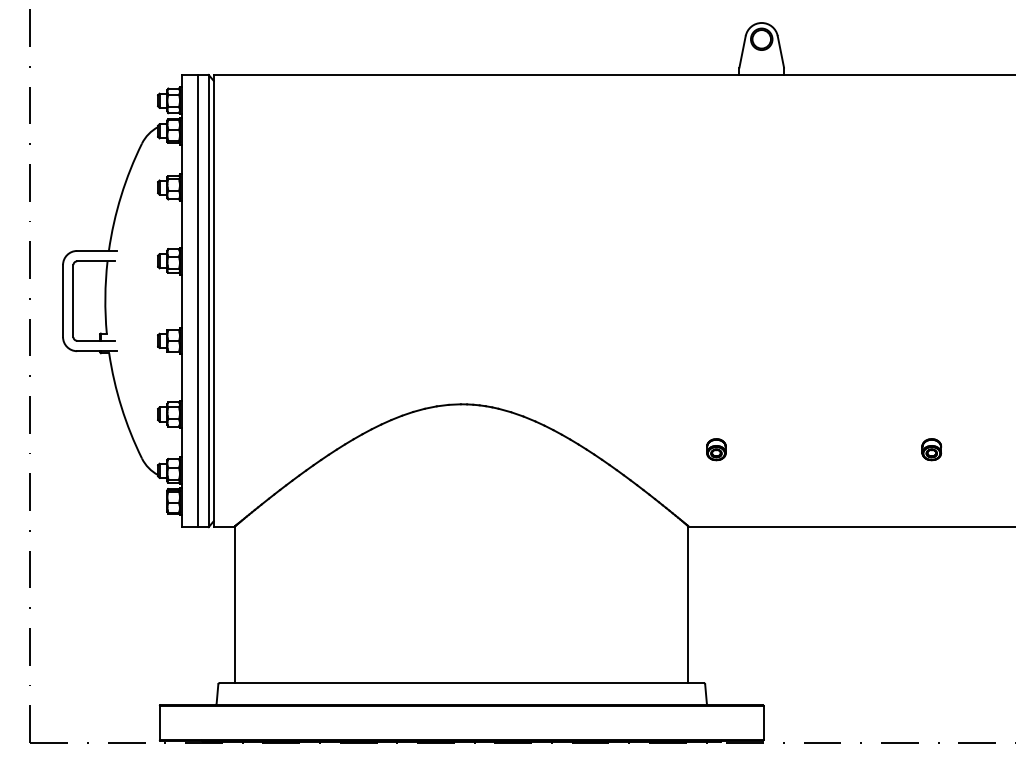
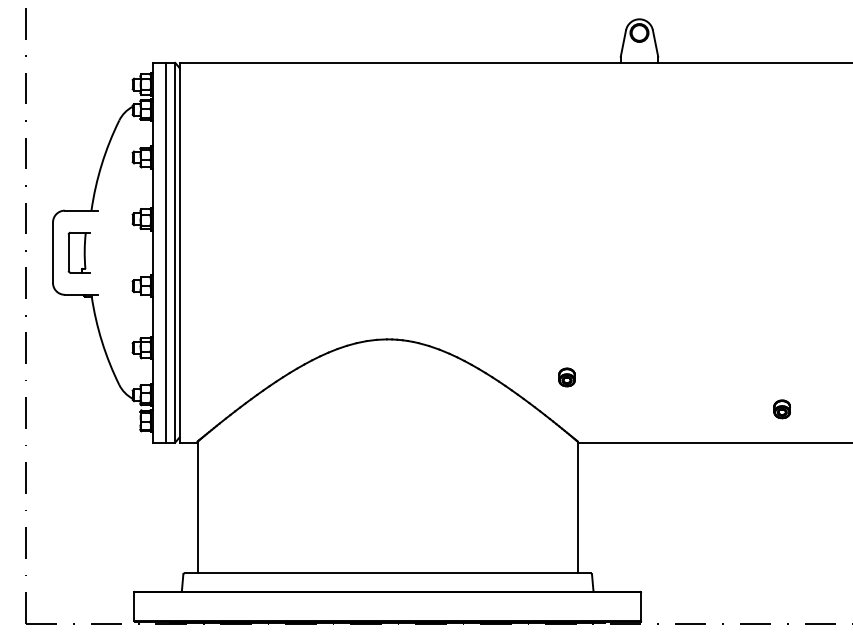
part: (93, 300) -> (78, 252), size x0.6
part: (716, 449) -> (567, 377), moved
part: (931, 449) -> (781, 409), moved

